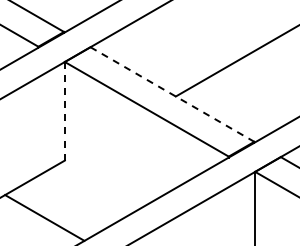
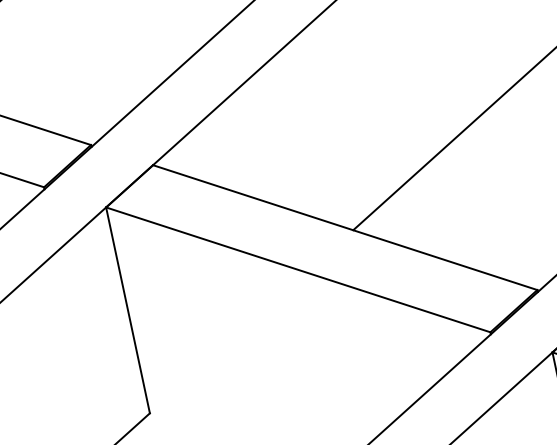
line: (172, 94) -> (345, 227), dashed -> solid
line: (64, 110) -> (126, 308), dashed -> solid

